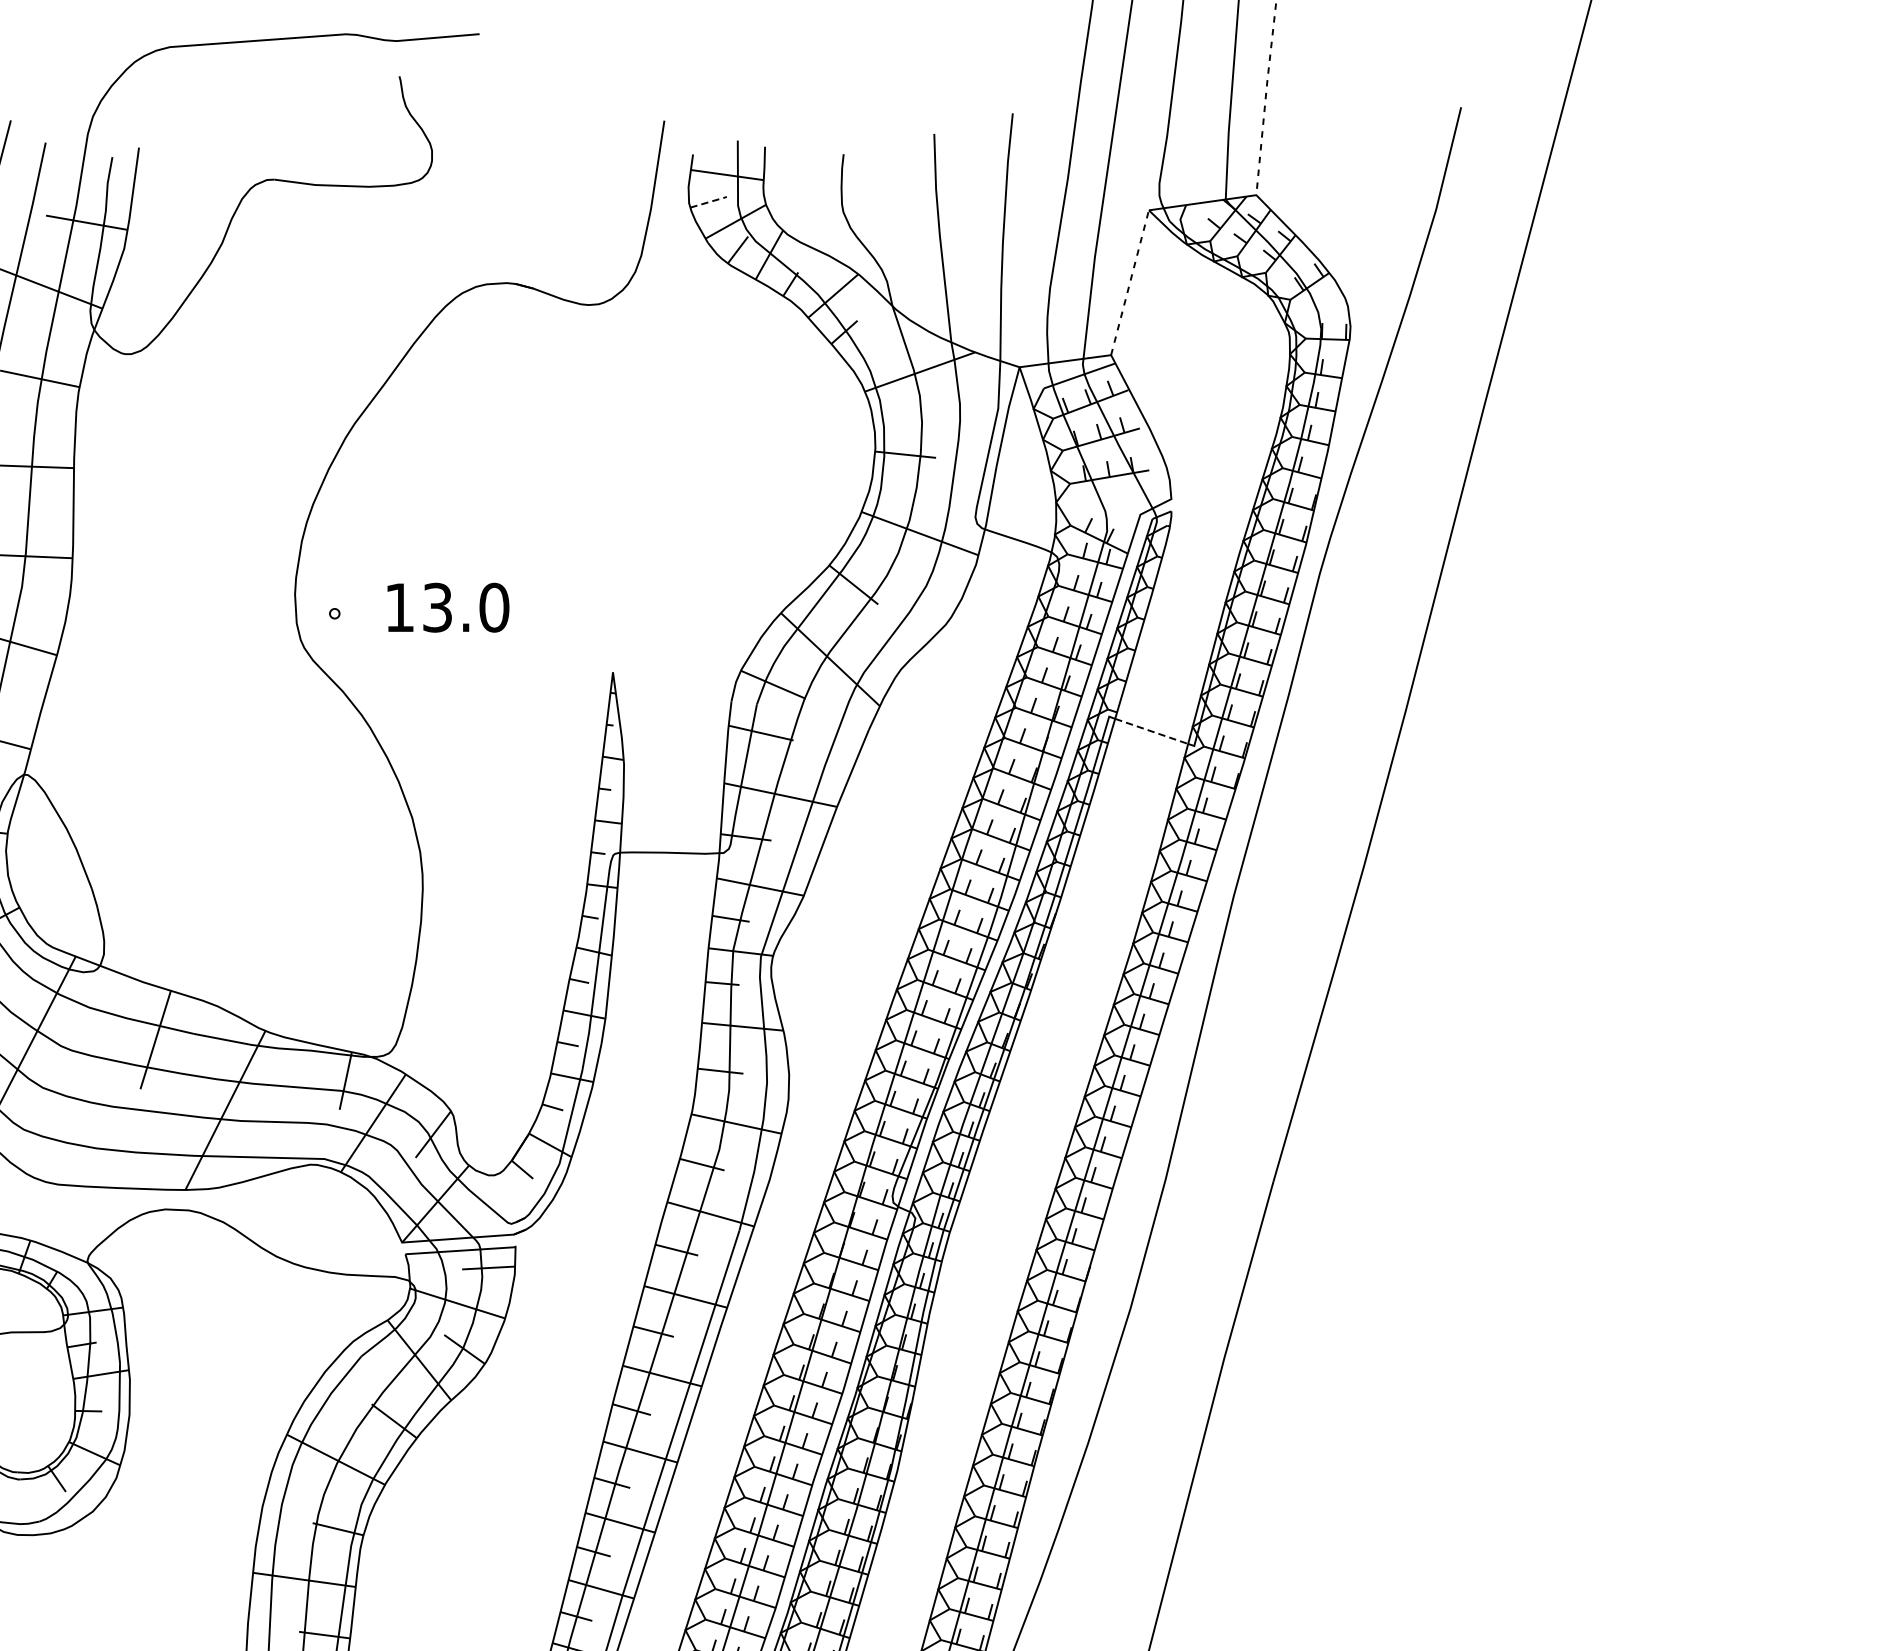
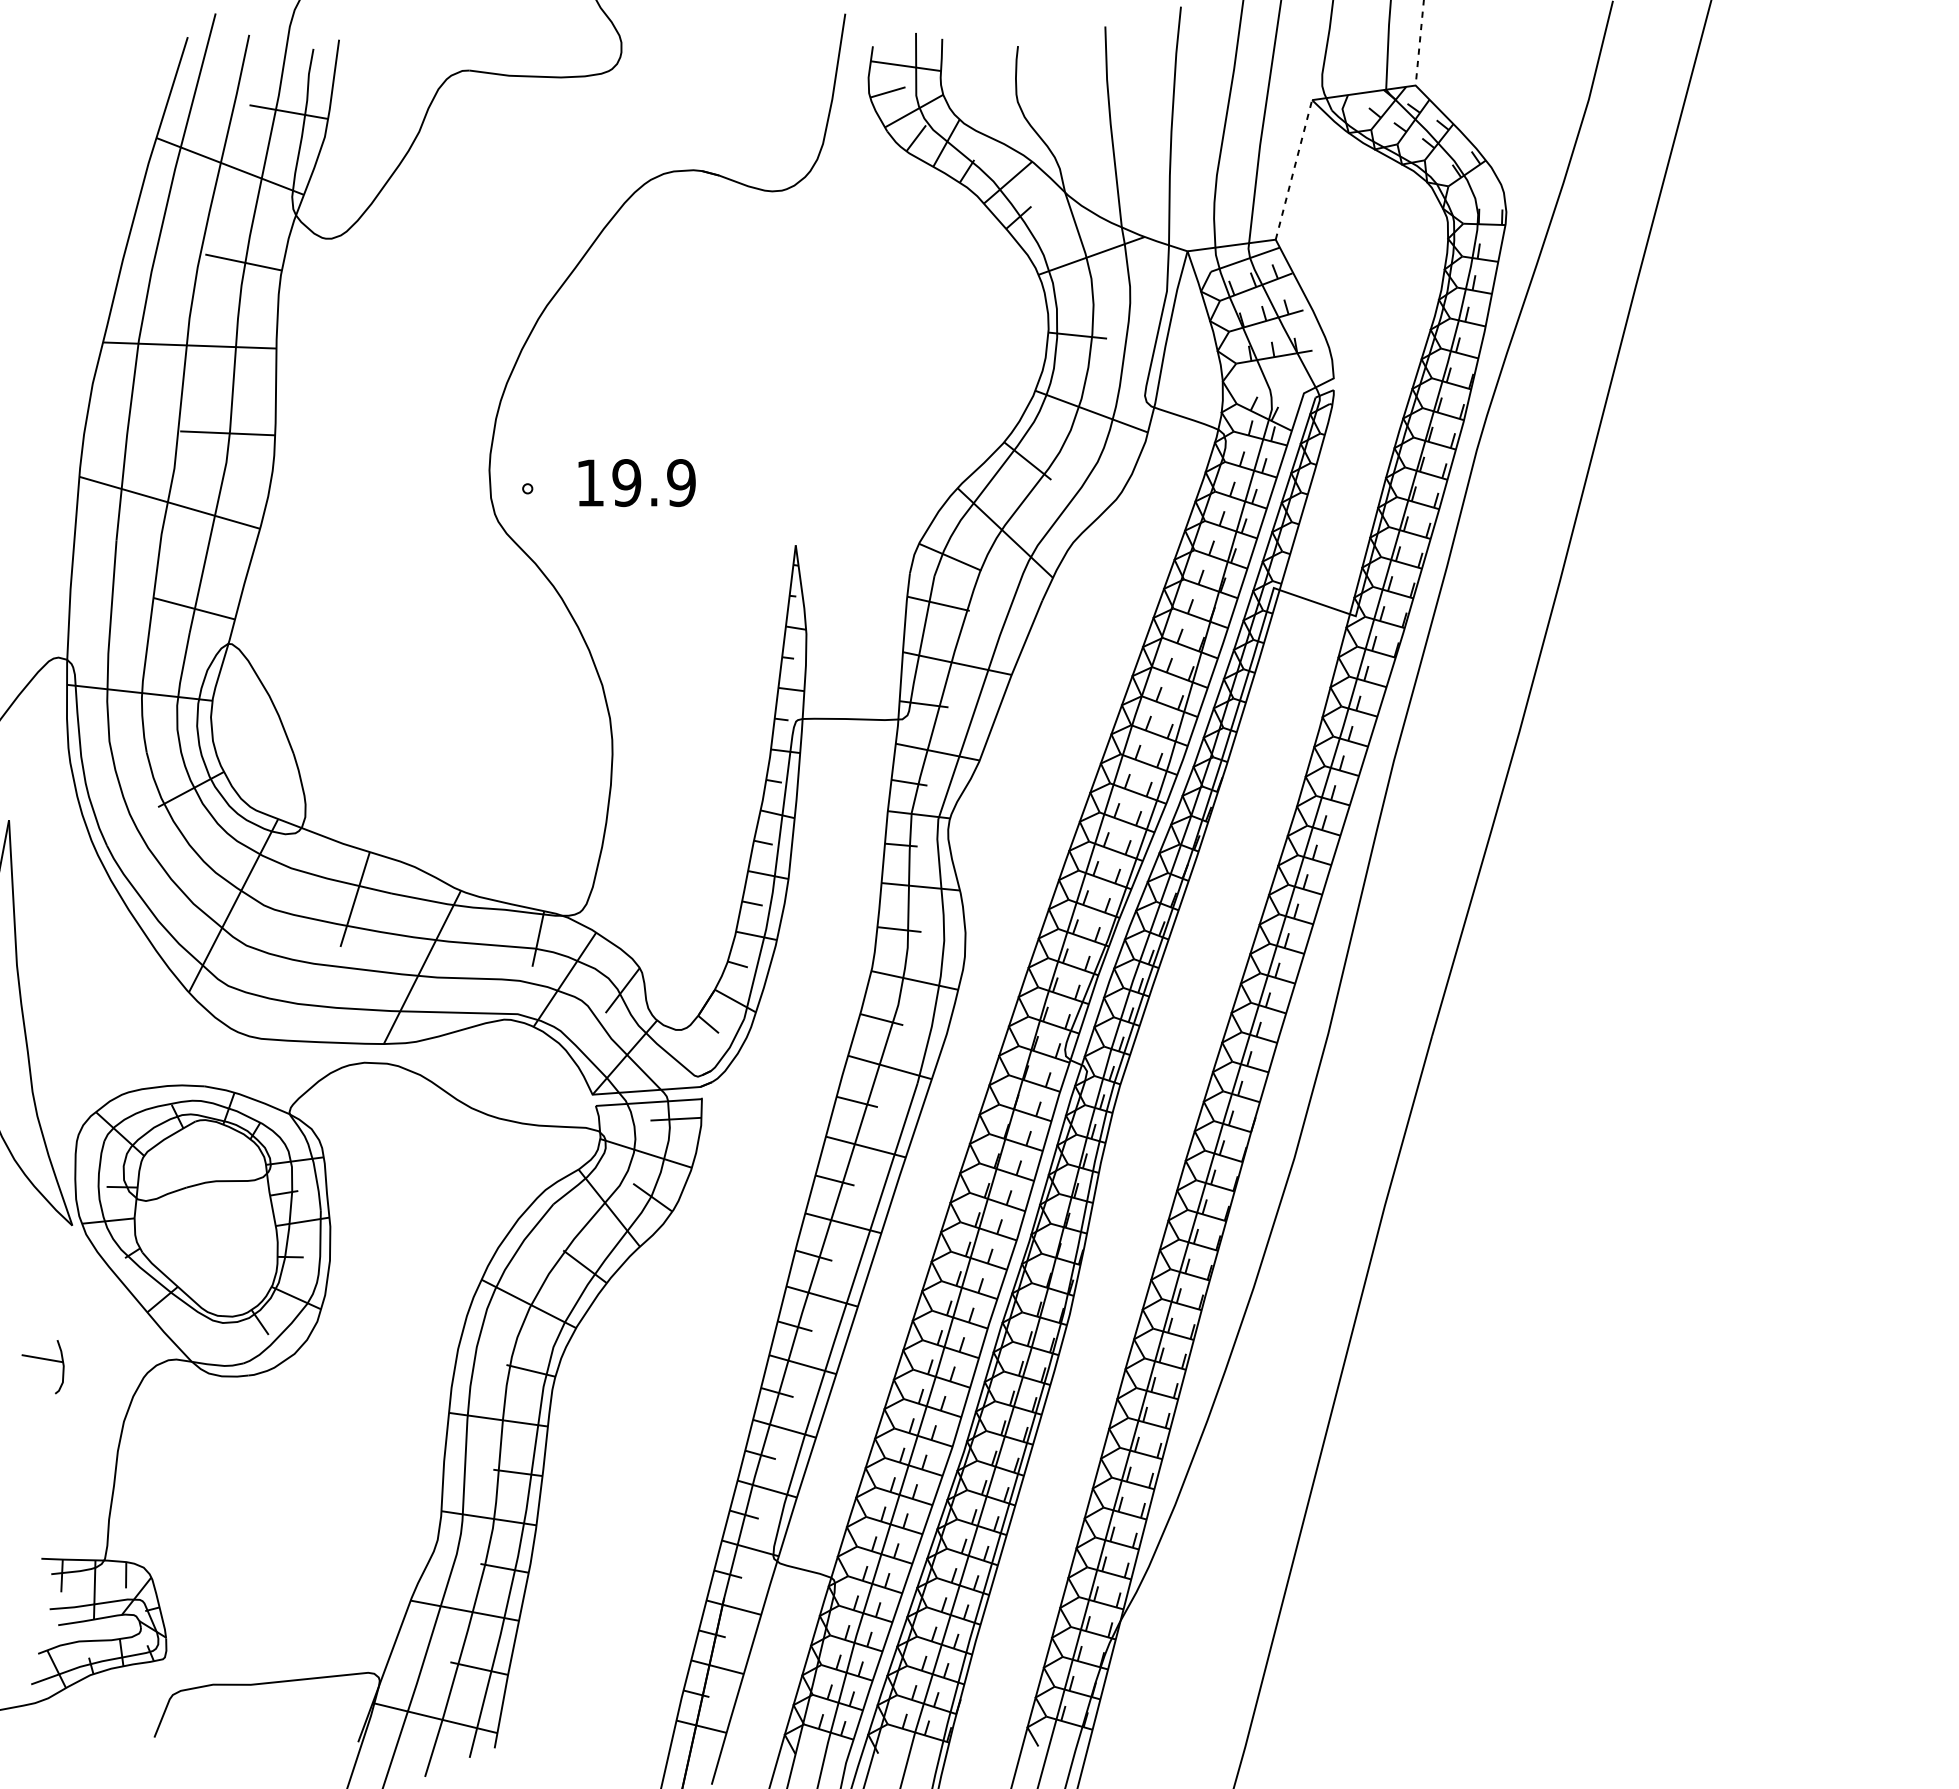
line: (709, 202) -> (888, 92), dashed -> solid
text: (465, 608) -> (653, 483), 13.0 -> 19.9
line: (1152, 731) -> (1315, 602), dashed -> solid

